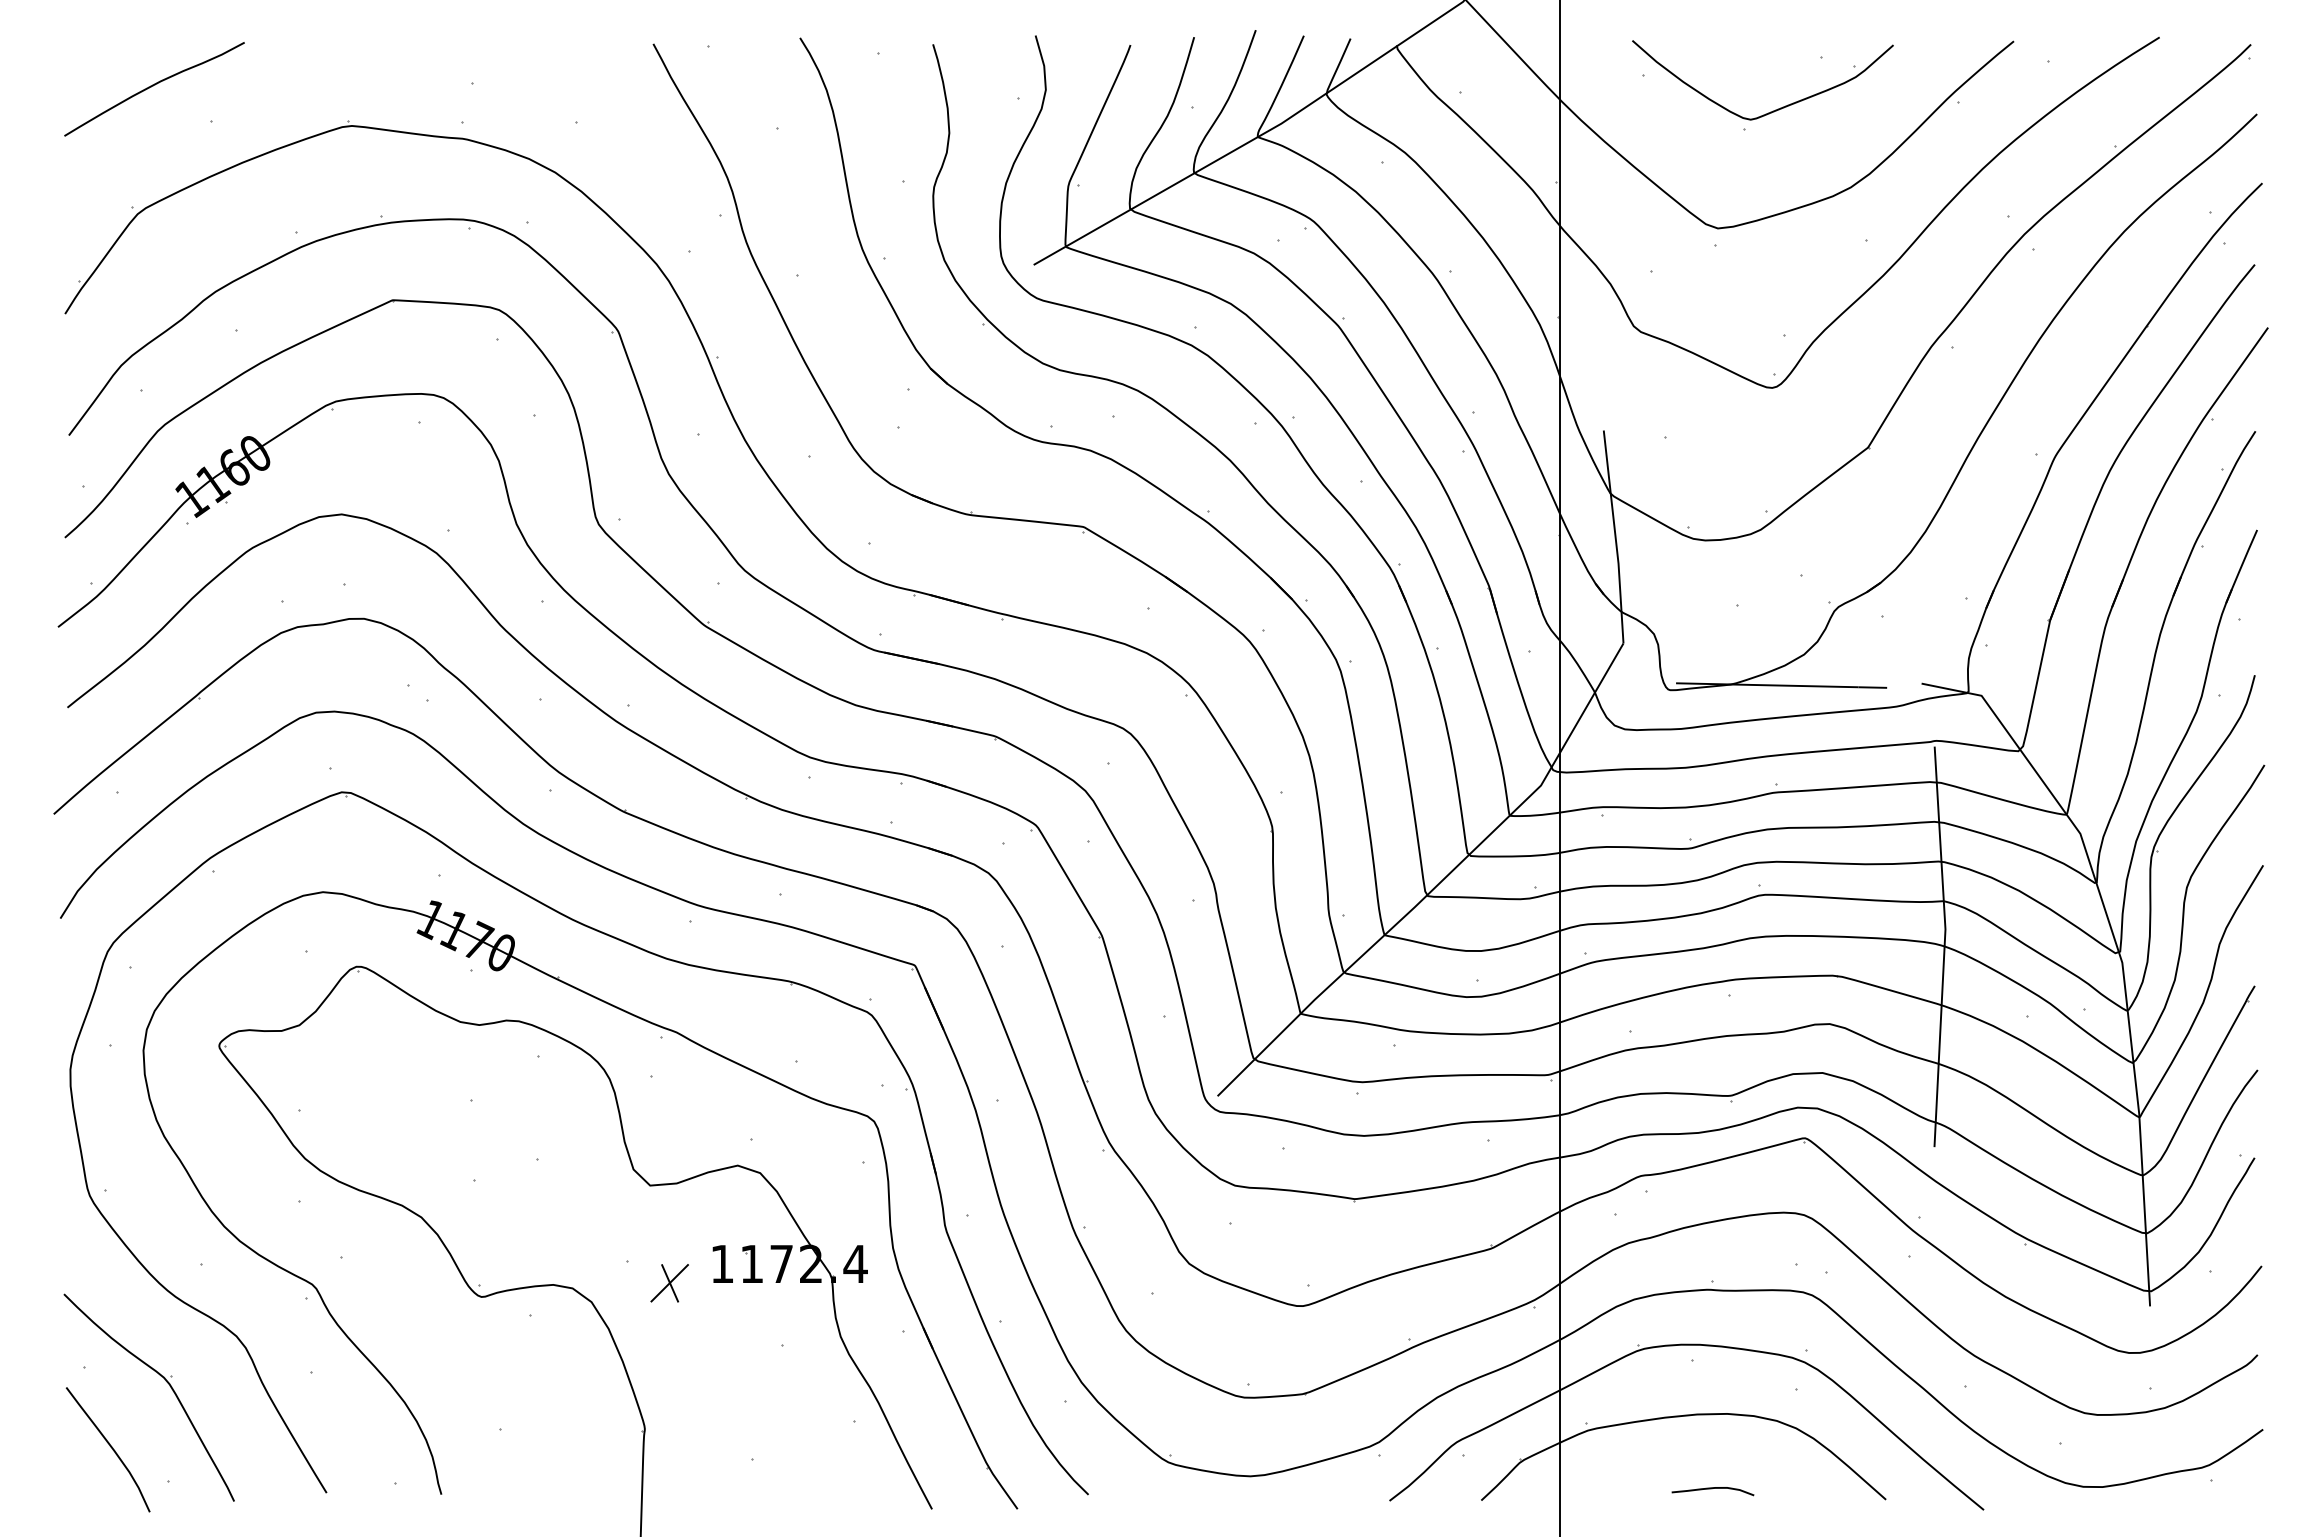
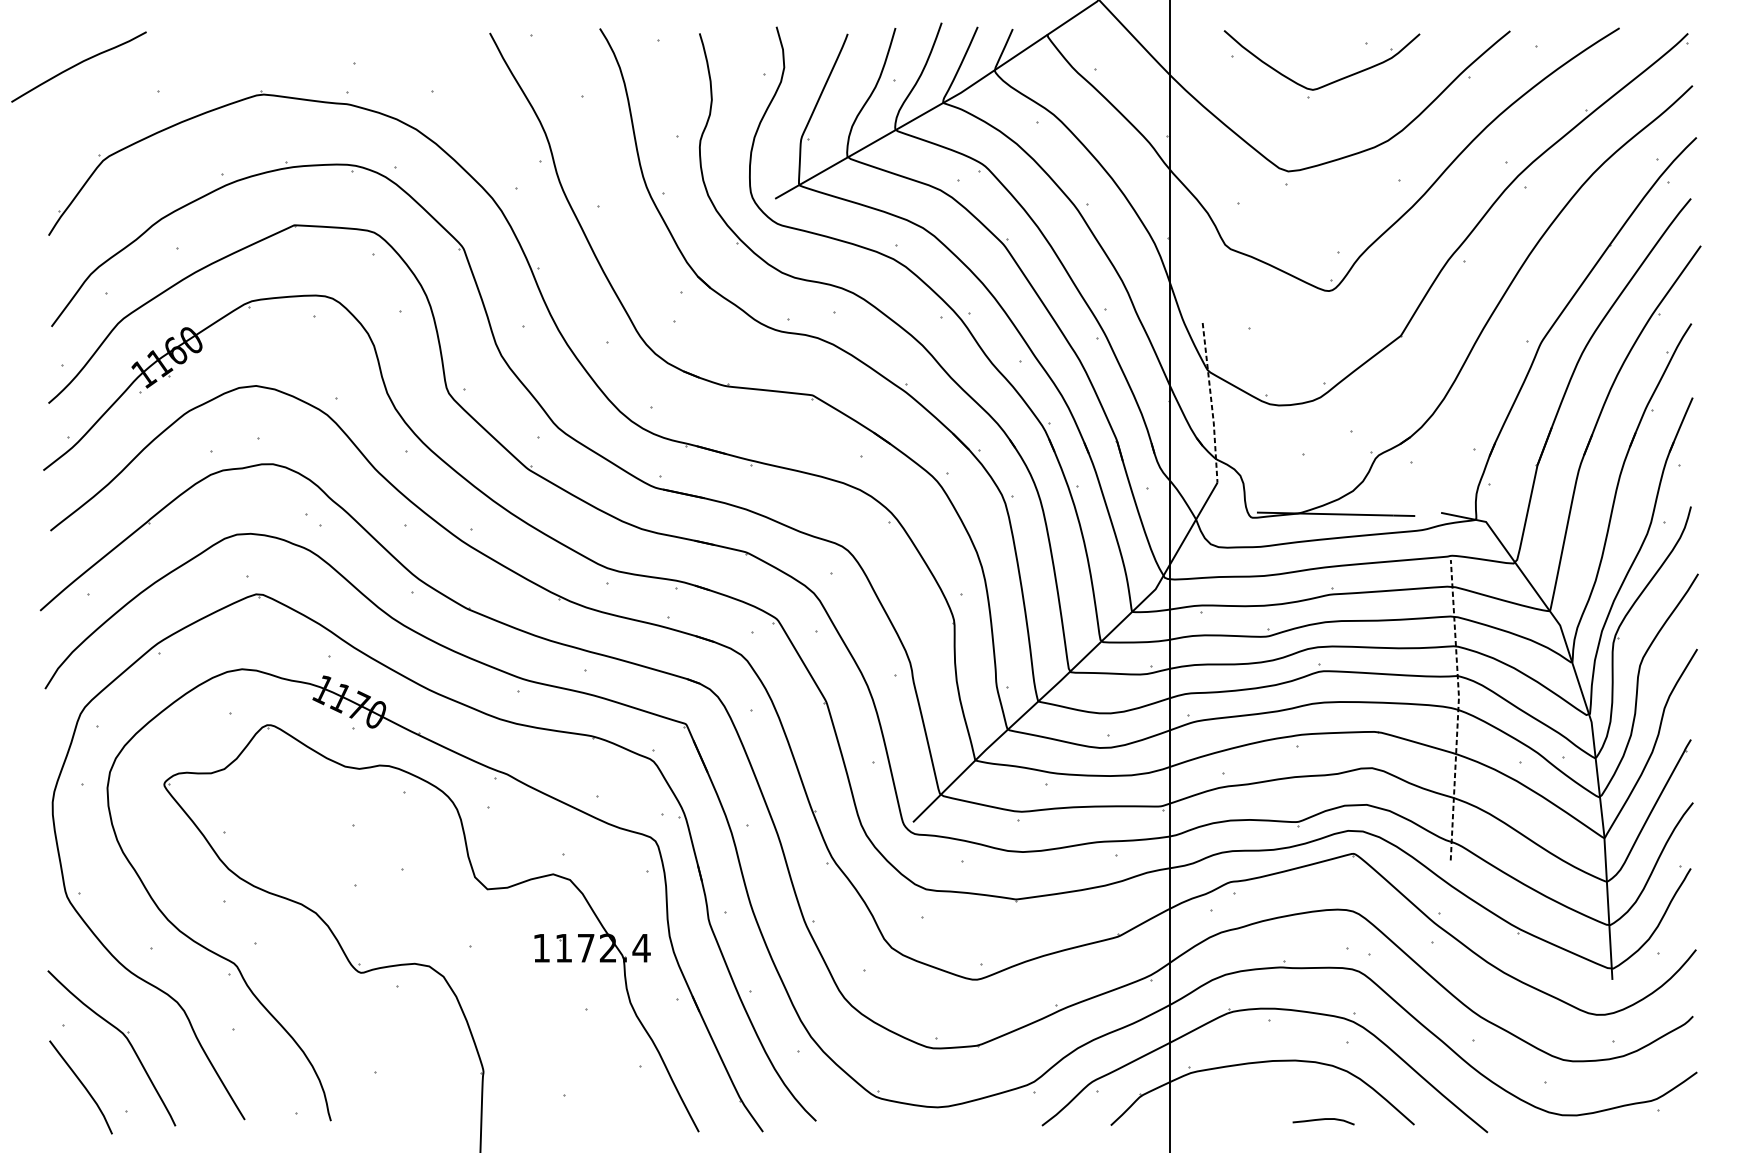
curve: (153, 86) -> (78, 65), moved
line: (1615, 537) -> (1211, 403), solid -> dashed
line: (1944, 945) -> (1458, 709), solid -> dashed
part: (669, 1283) -> (502, 962), removed
curve: (1712, 1489) -> (1323, 1120), moved

